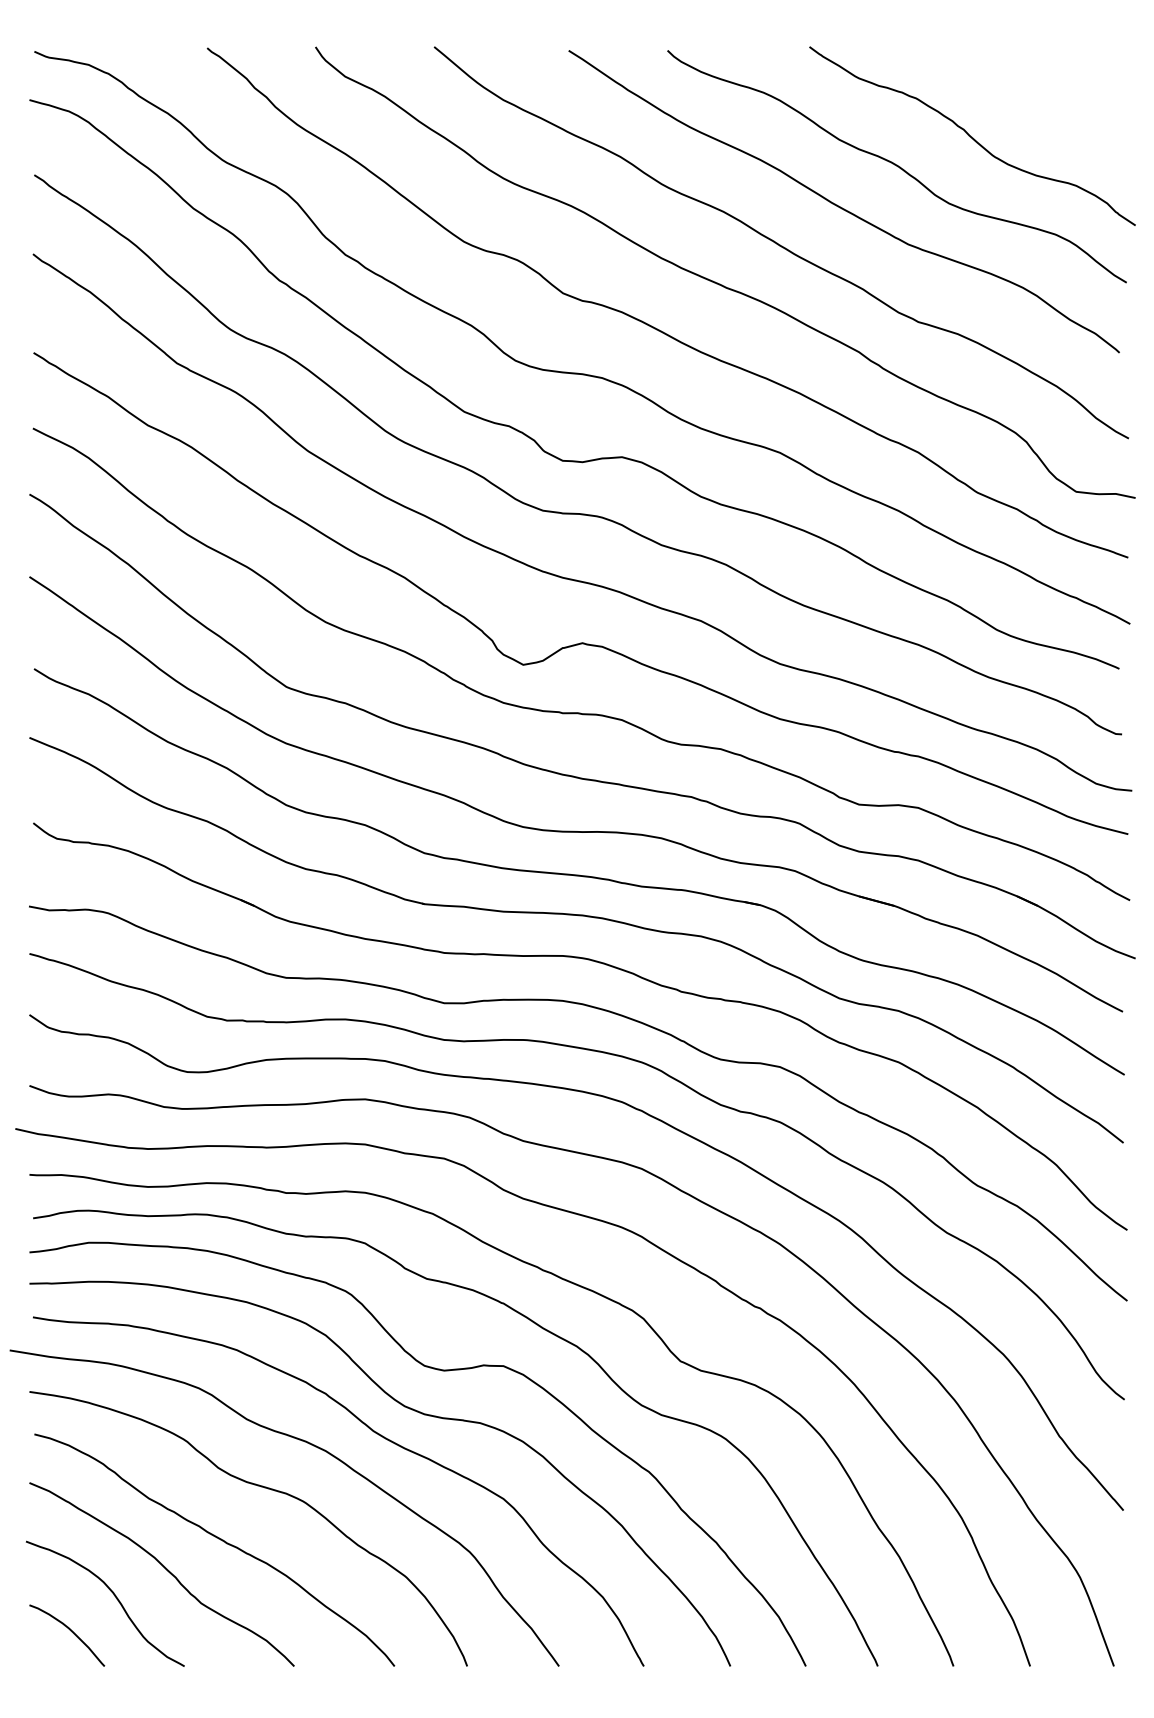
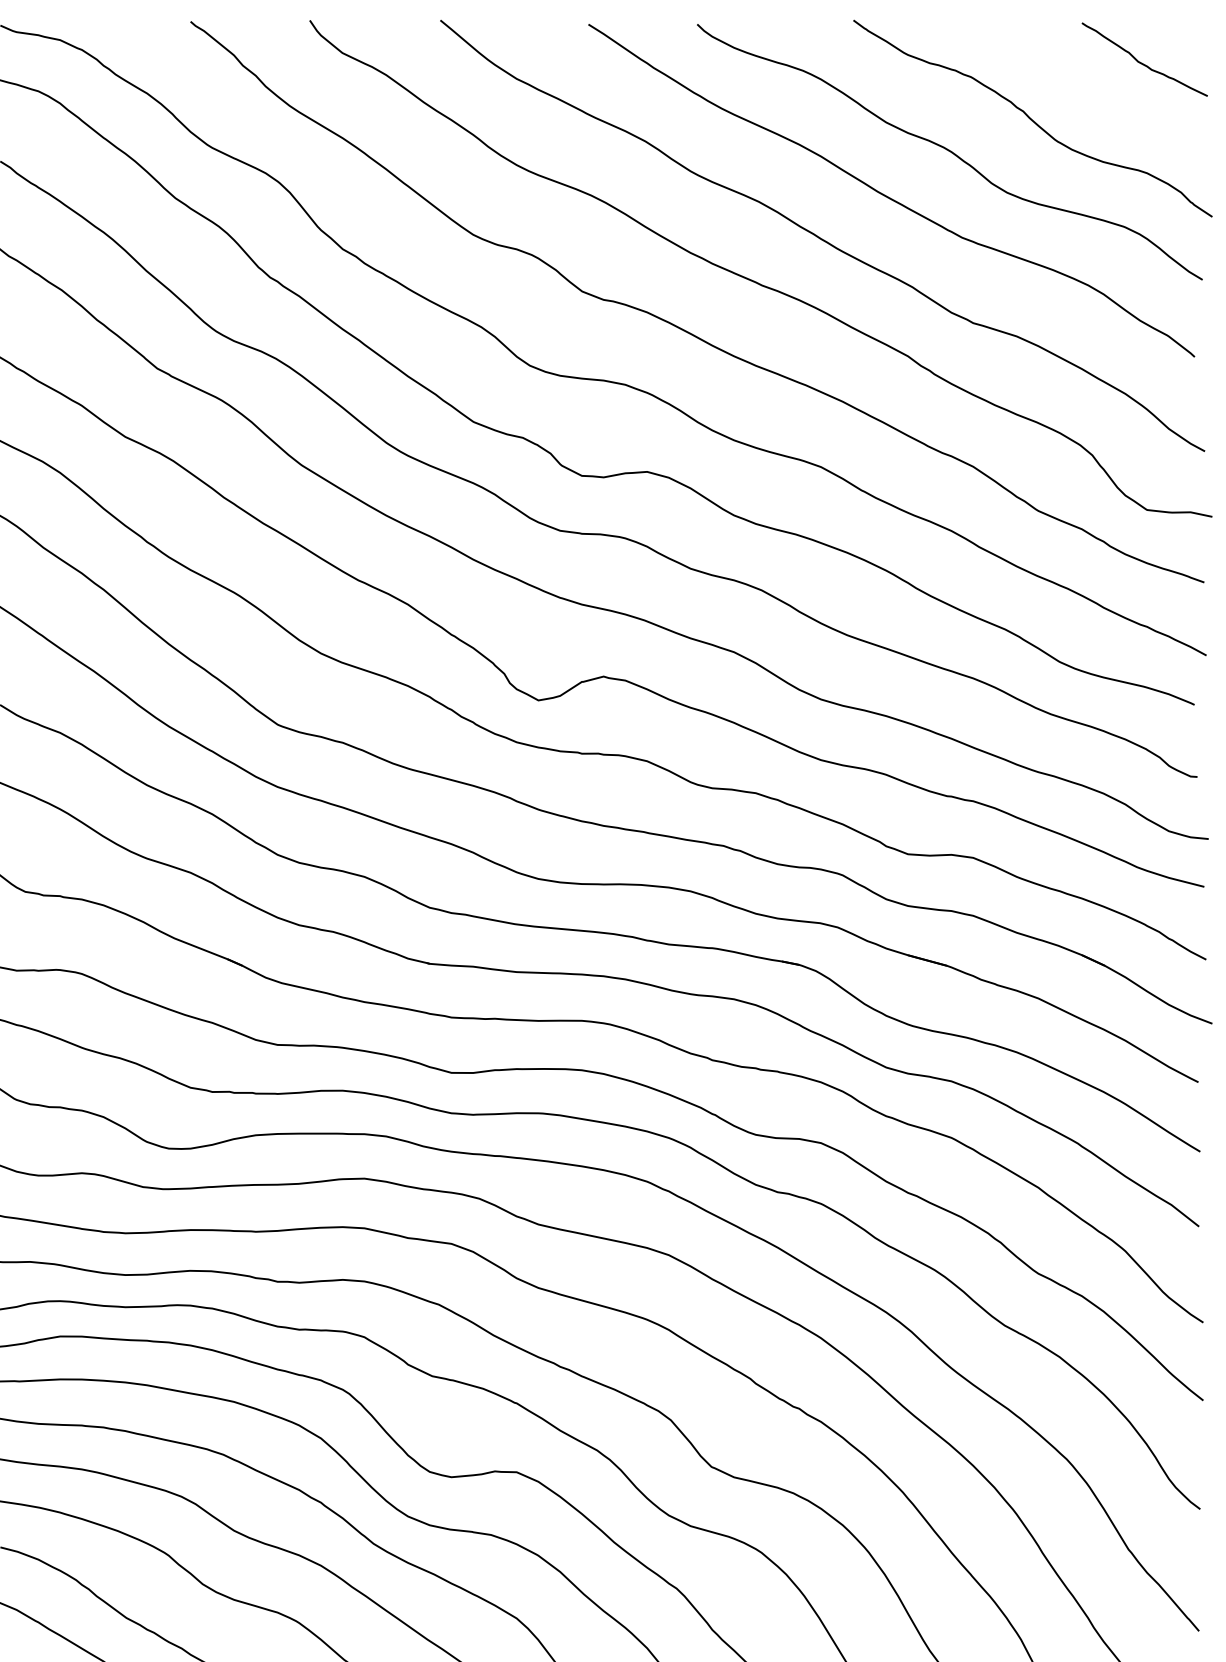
curve: (1072, 85) -> (1142, 62), added

